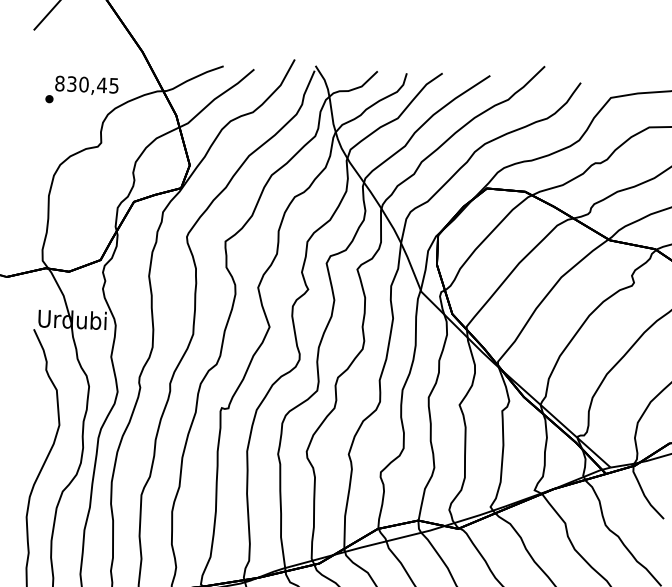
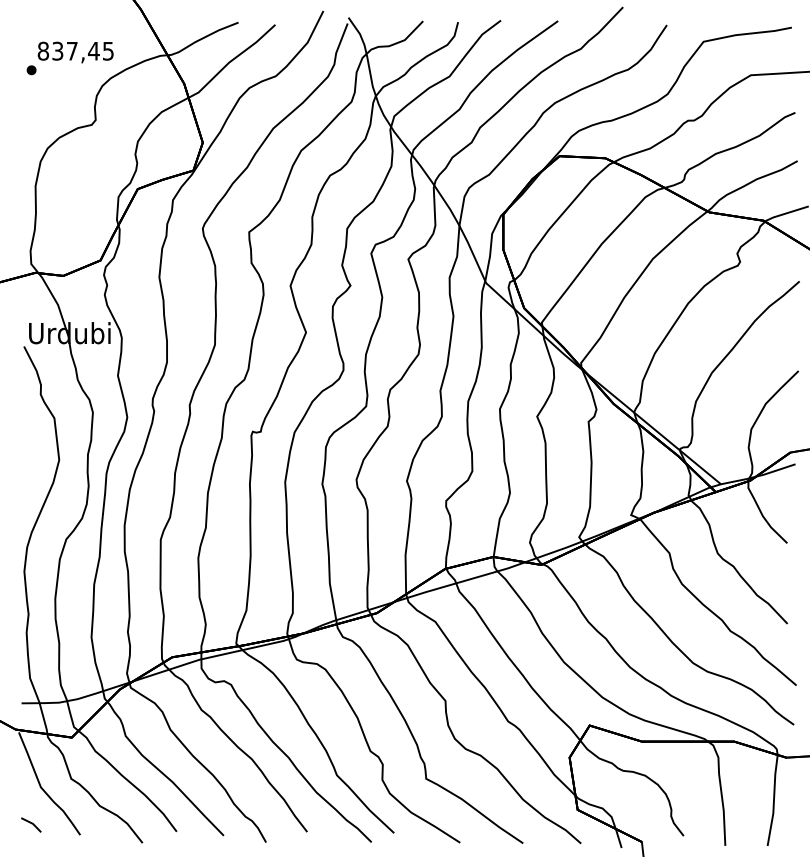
text: (83, 83) -> (71, 50), 830,45 -> 837,45

